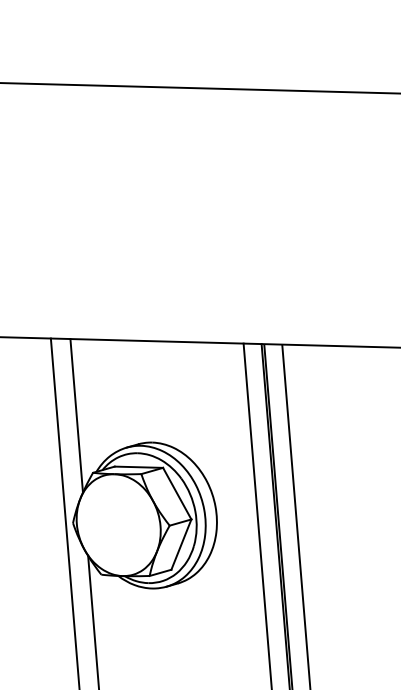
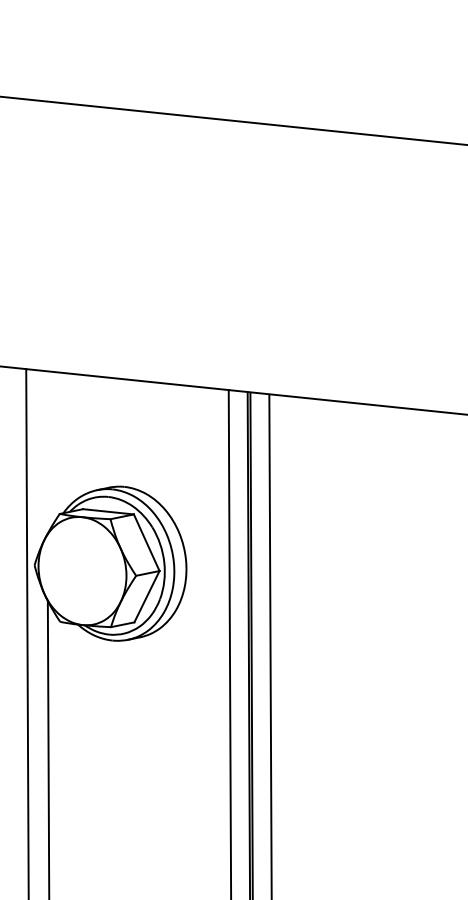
line: (76, 415) -> (46, 452), removed

